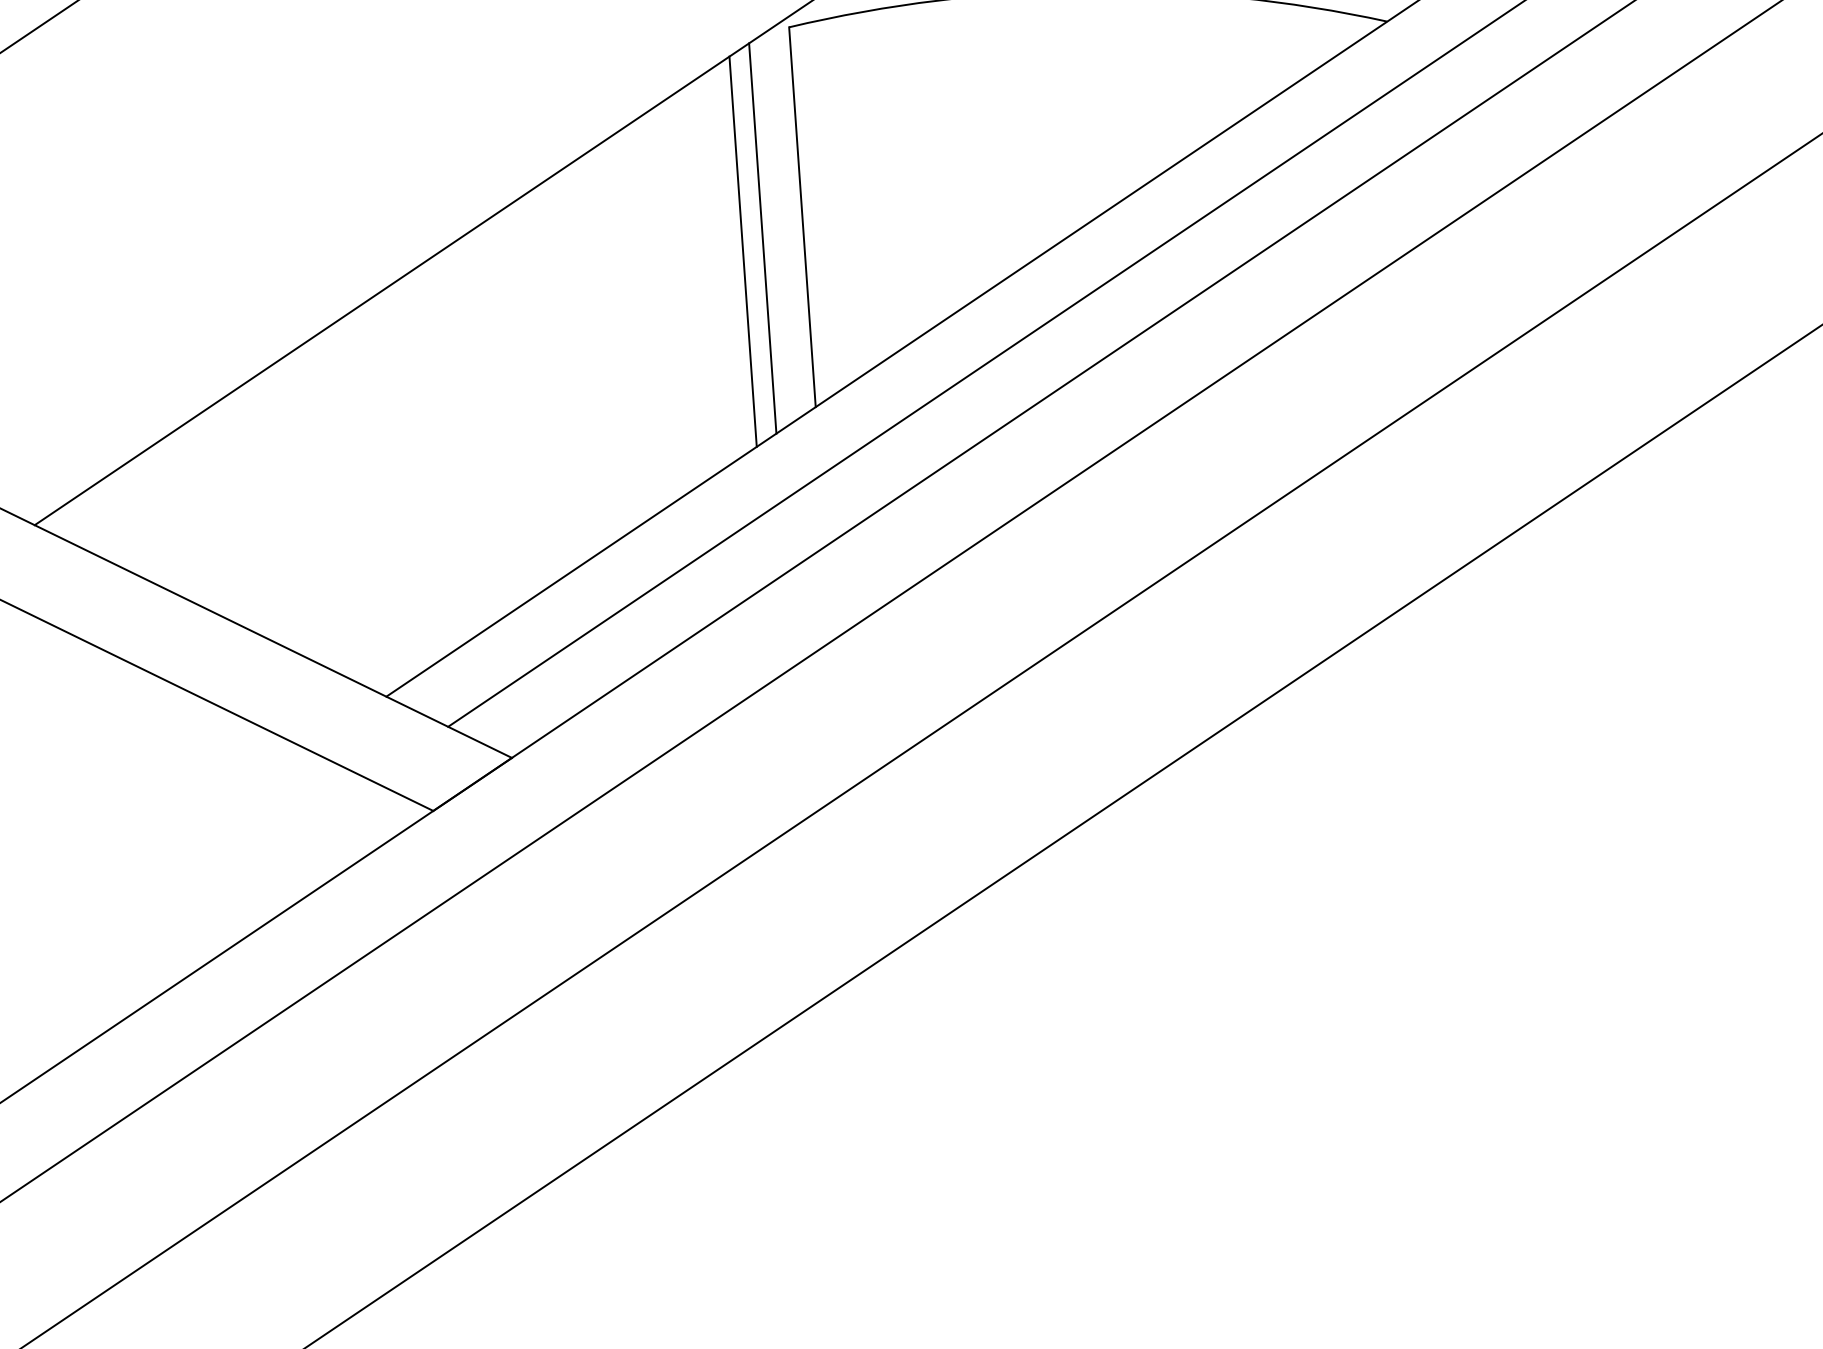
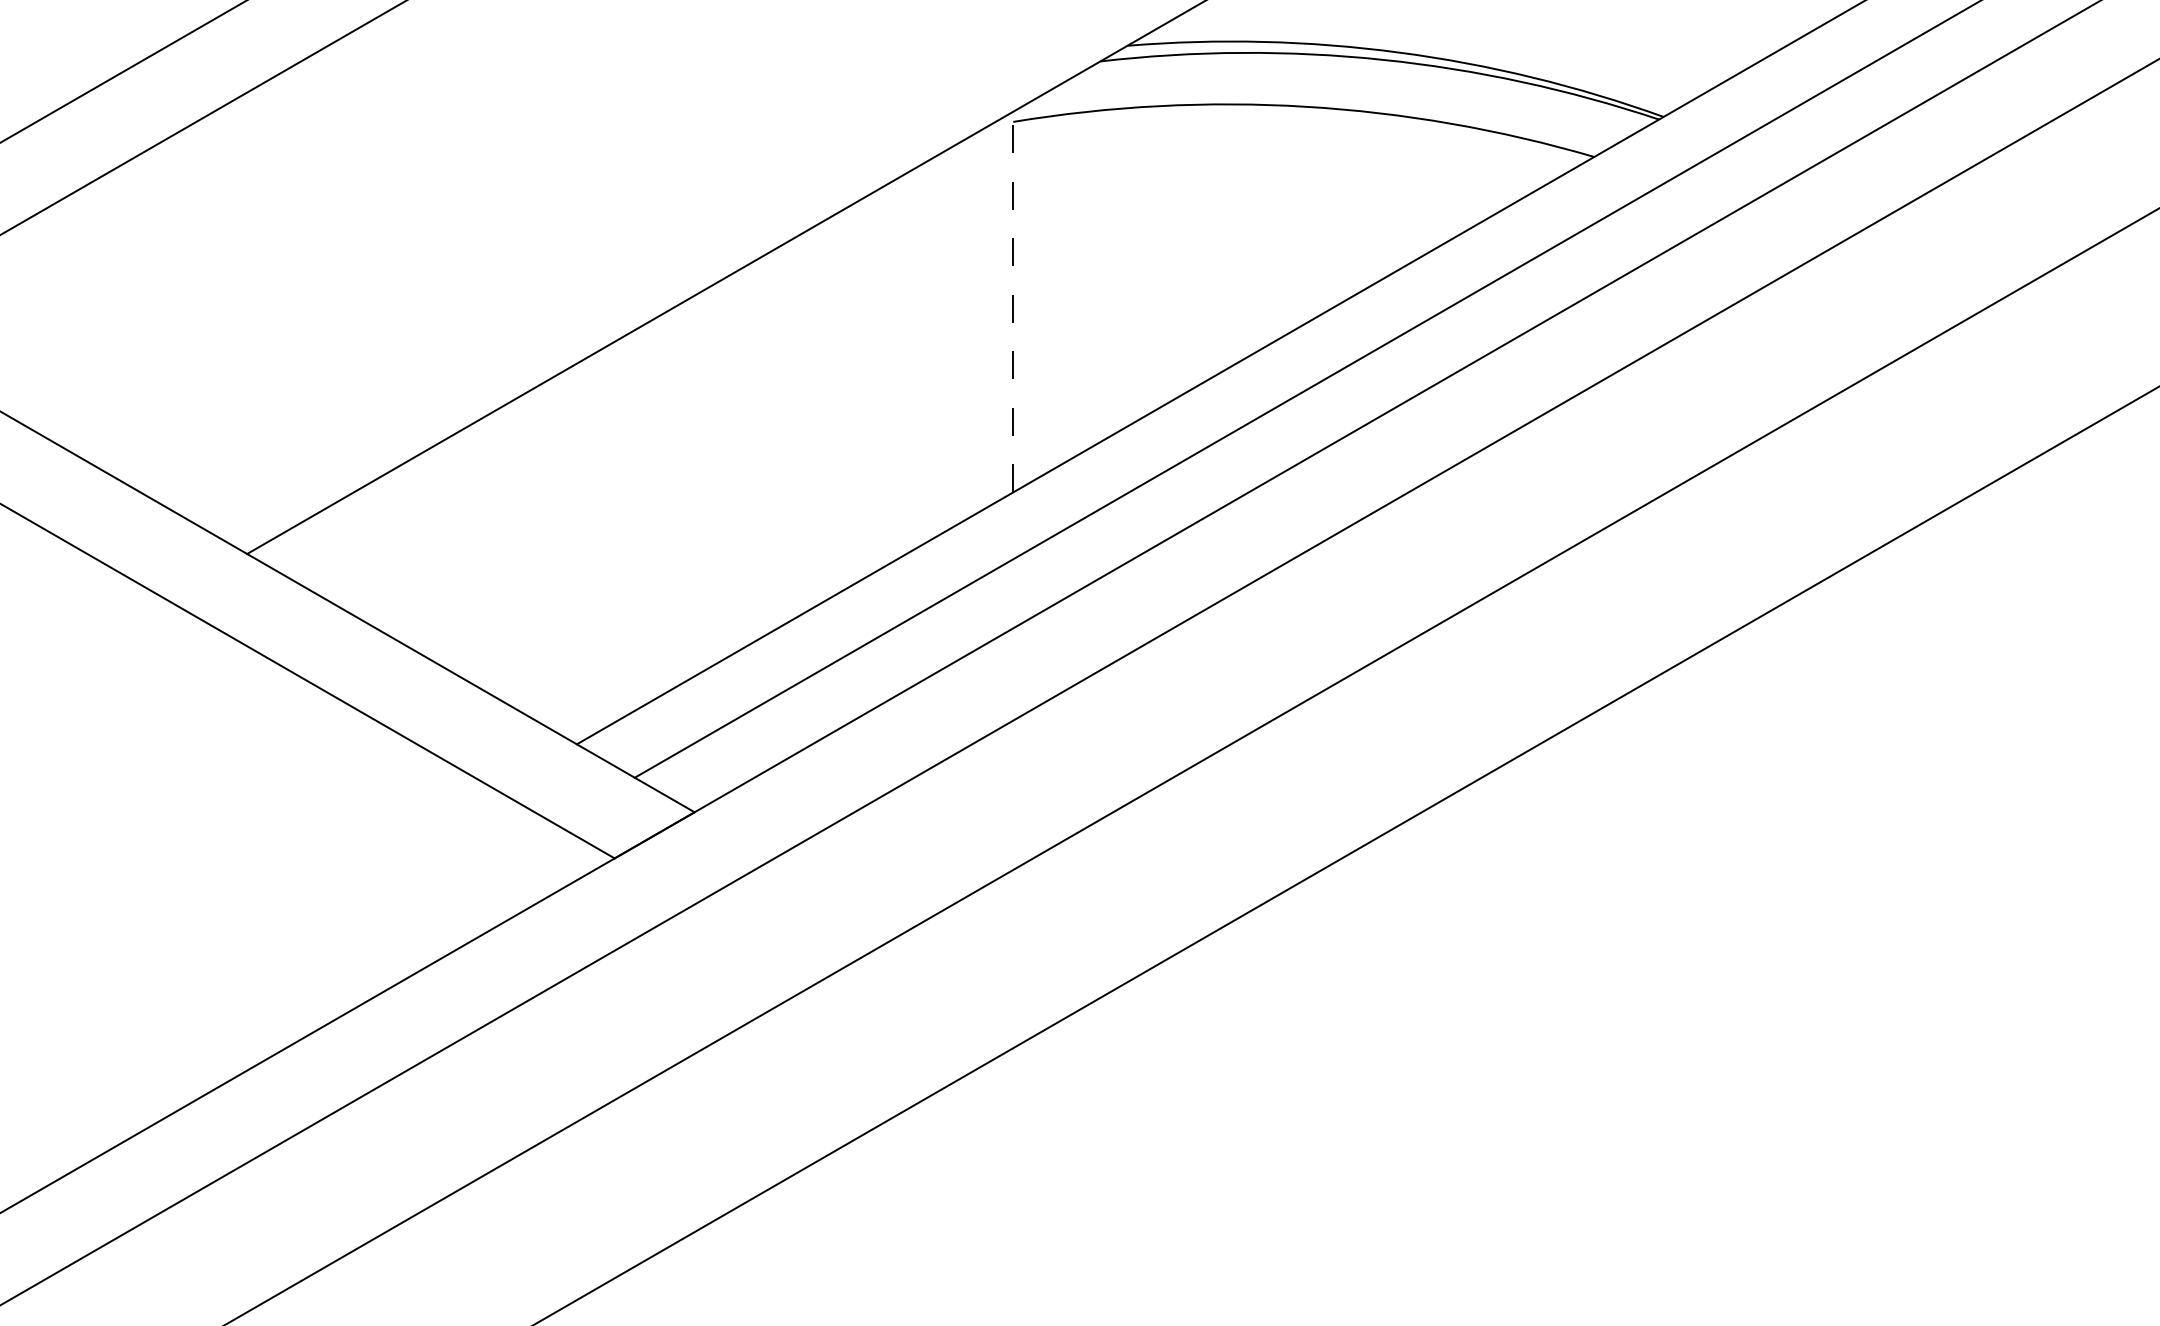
line: (802, 216) -> (1013, 306), solid -> dashed
line: (762, 237) -> (973, 324), removed
line: (743, 251) -> (953, 336), removed

